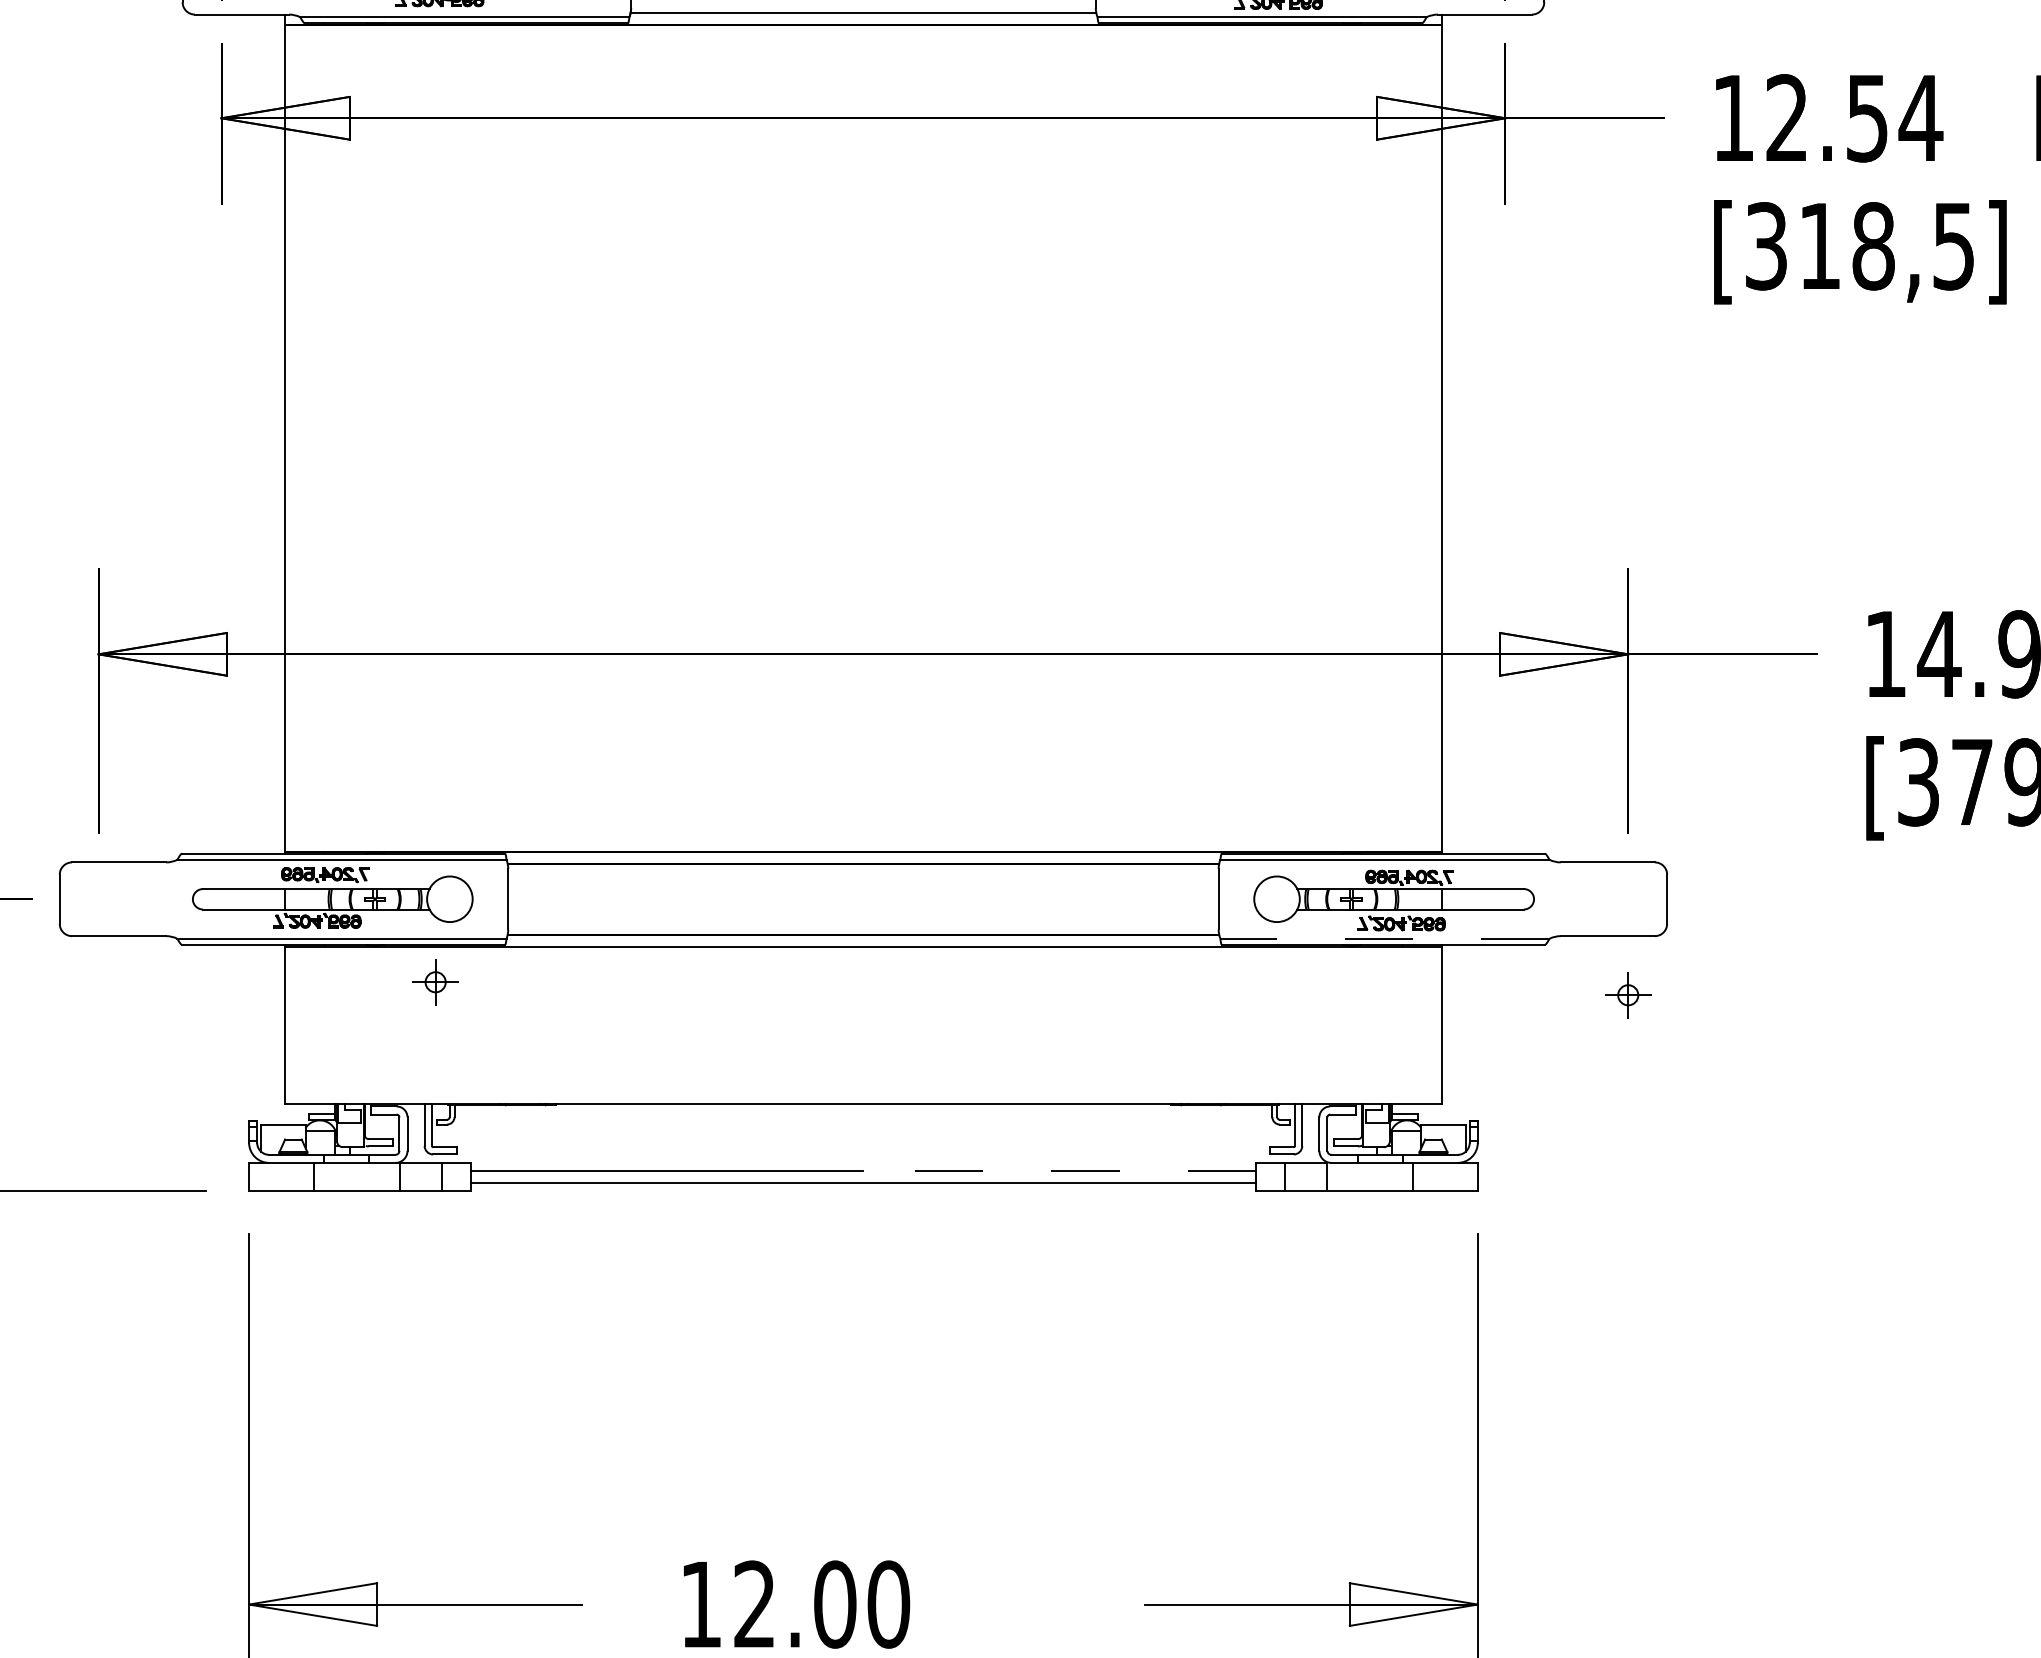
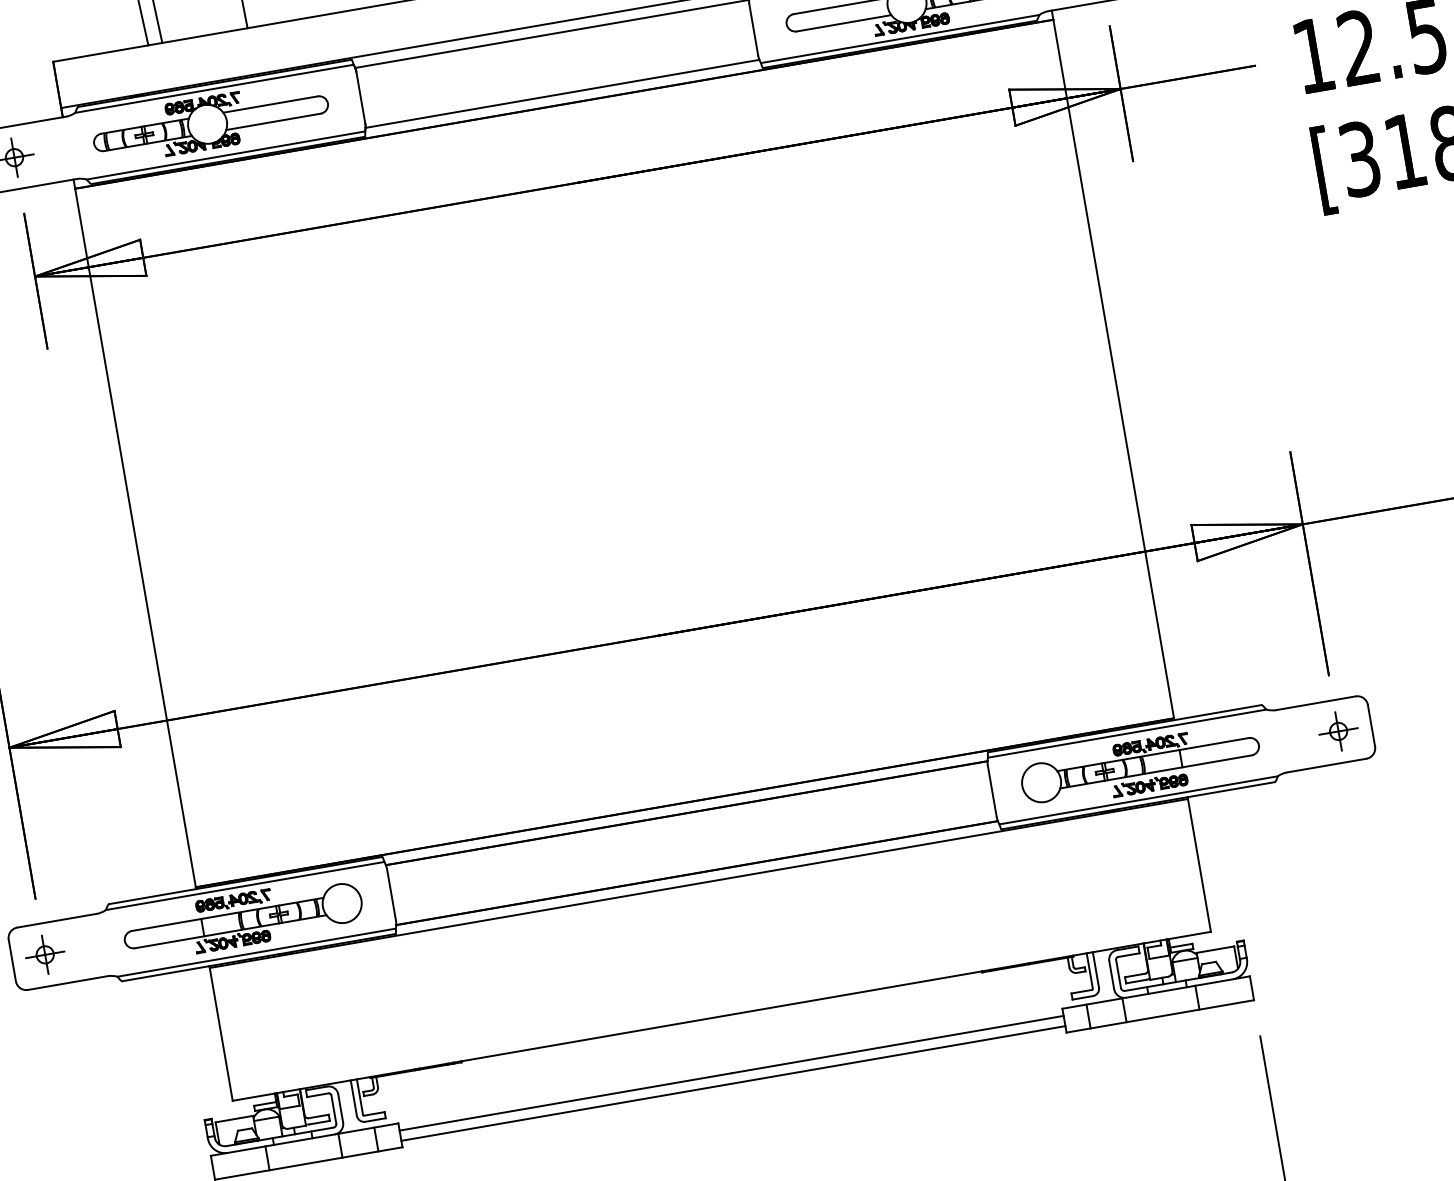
line: (1385, 938) -> (1139, 800), dashed -> solid
part: (435, 982) -> (45, 955), moved
part: (1628, 995) -> (1338, 731), moved
line: (1059, 1171) -> (897, 1044), dashed -> solid

